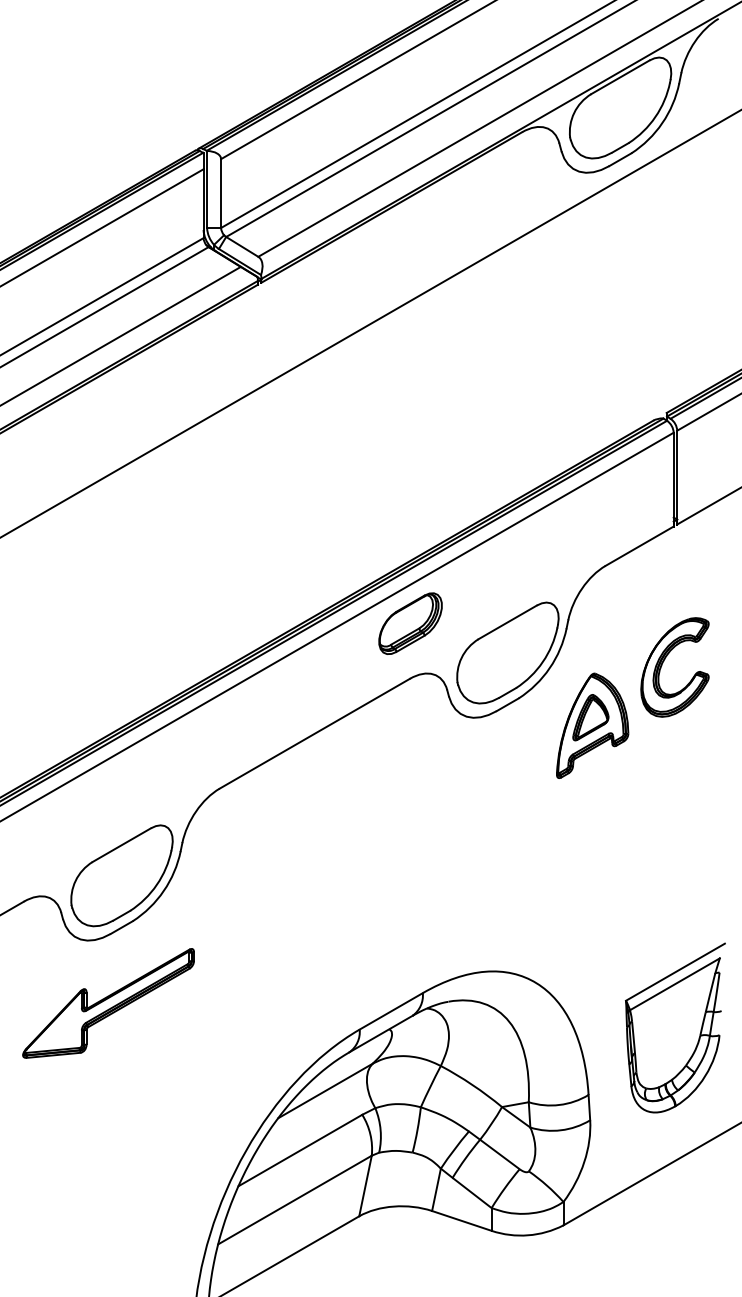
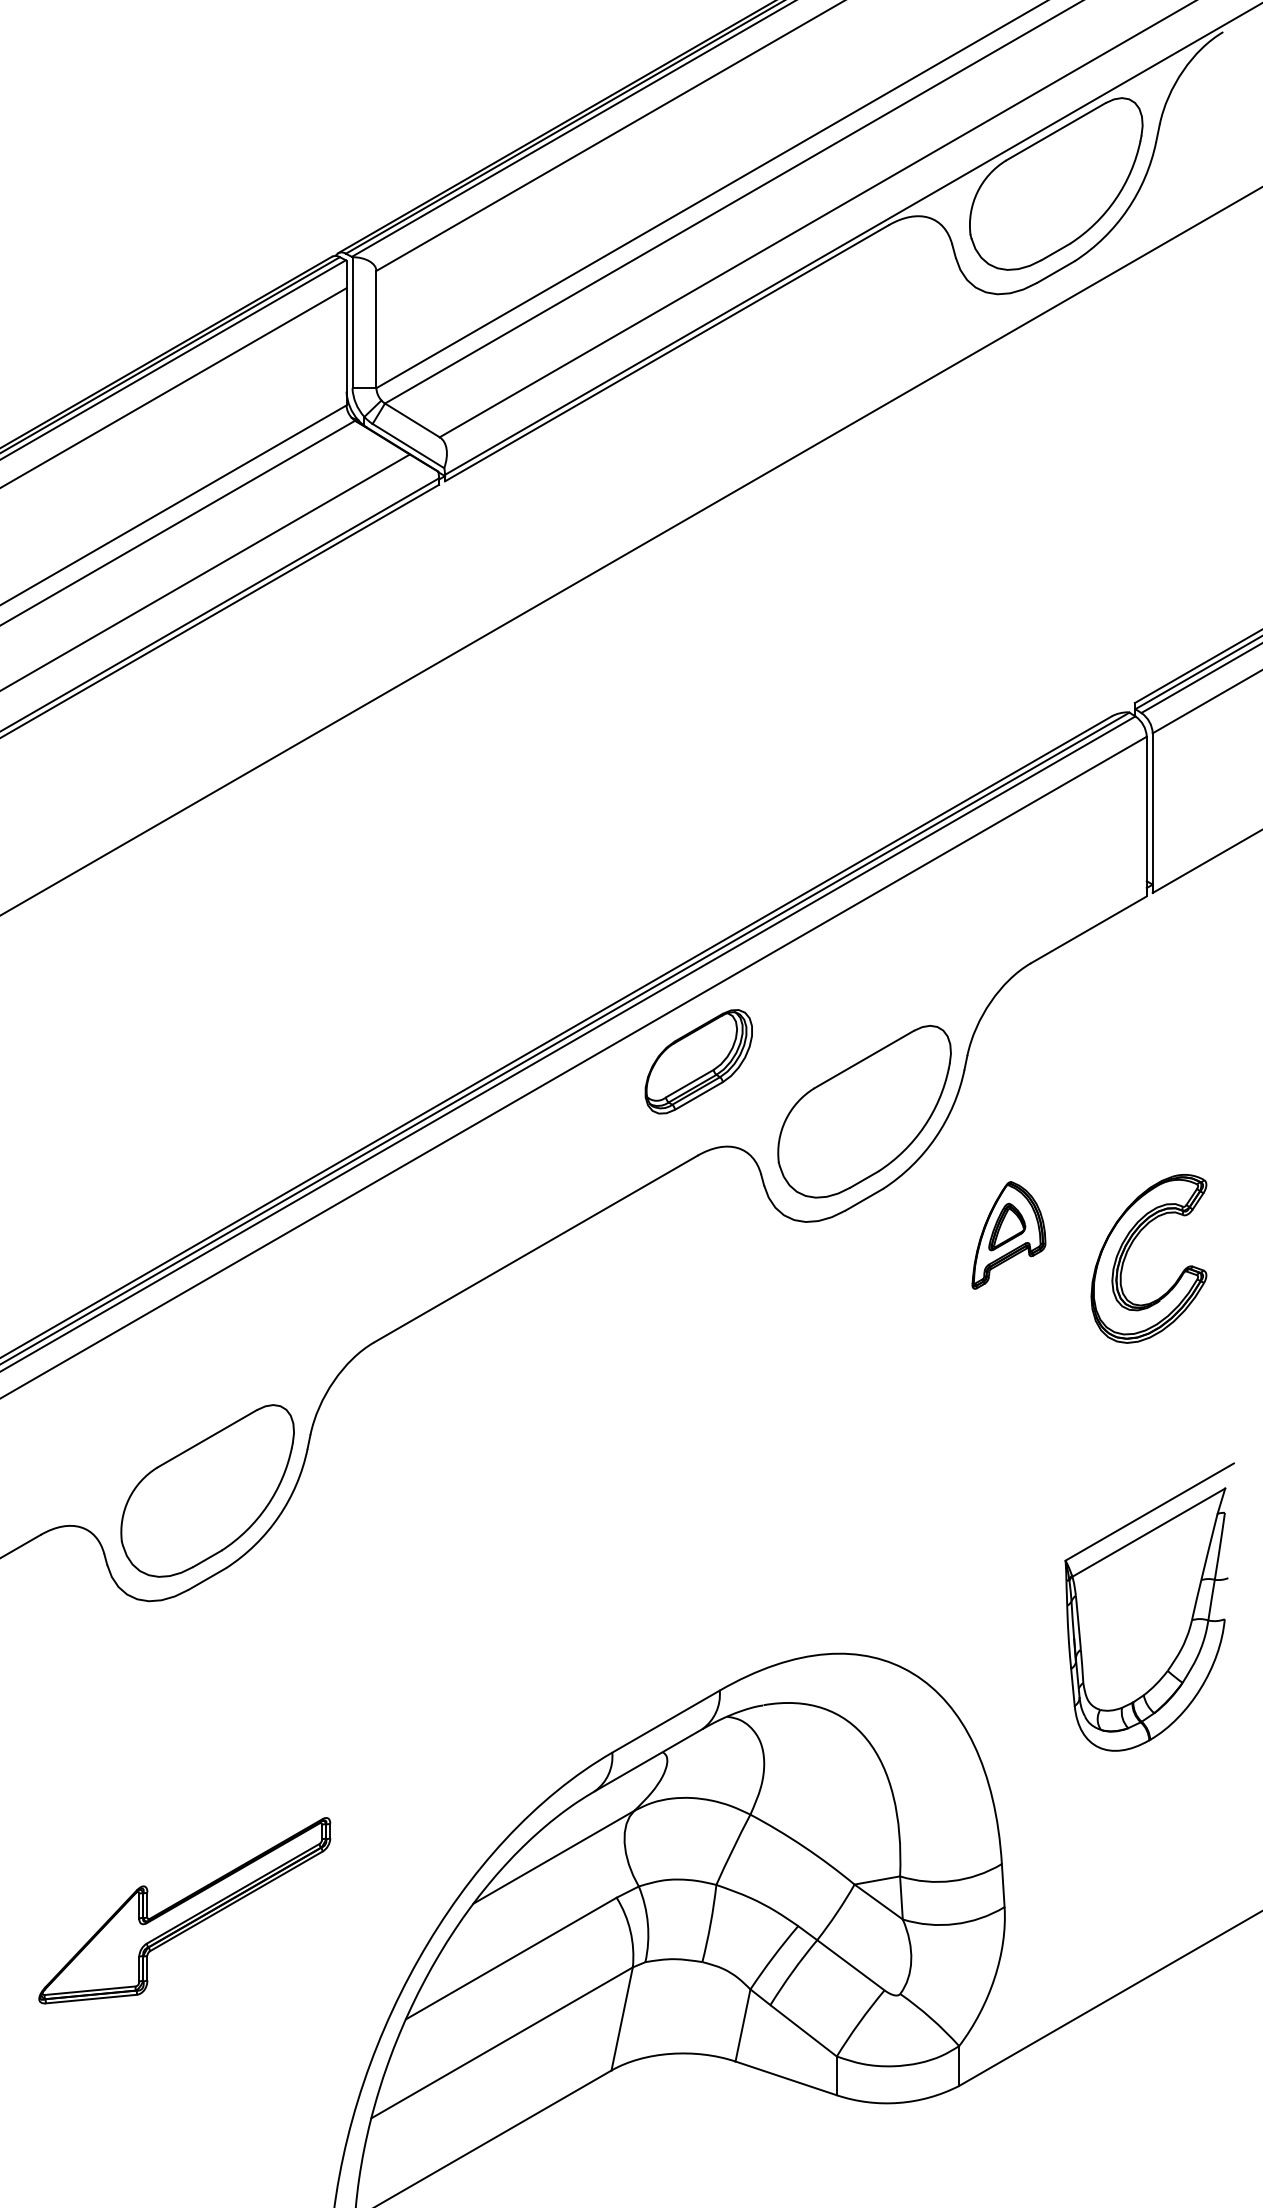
part: (664, 661) -> (1131, 1248), moved
part: (592, 725) -> (1008, 1235), size x0.6
part: (108, 1003) -> (184, 1910), moved
part: (675, 1027) -> (1149, 1606), moved

